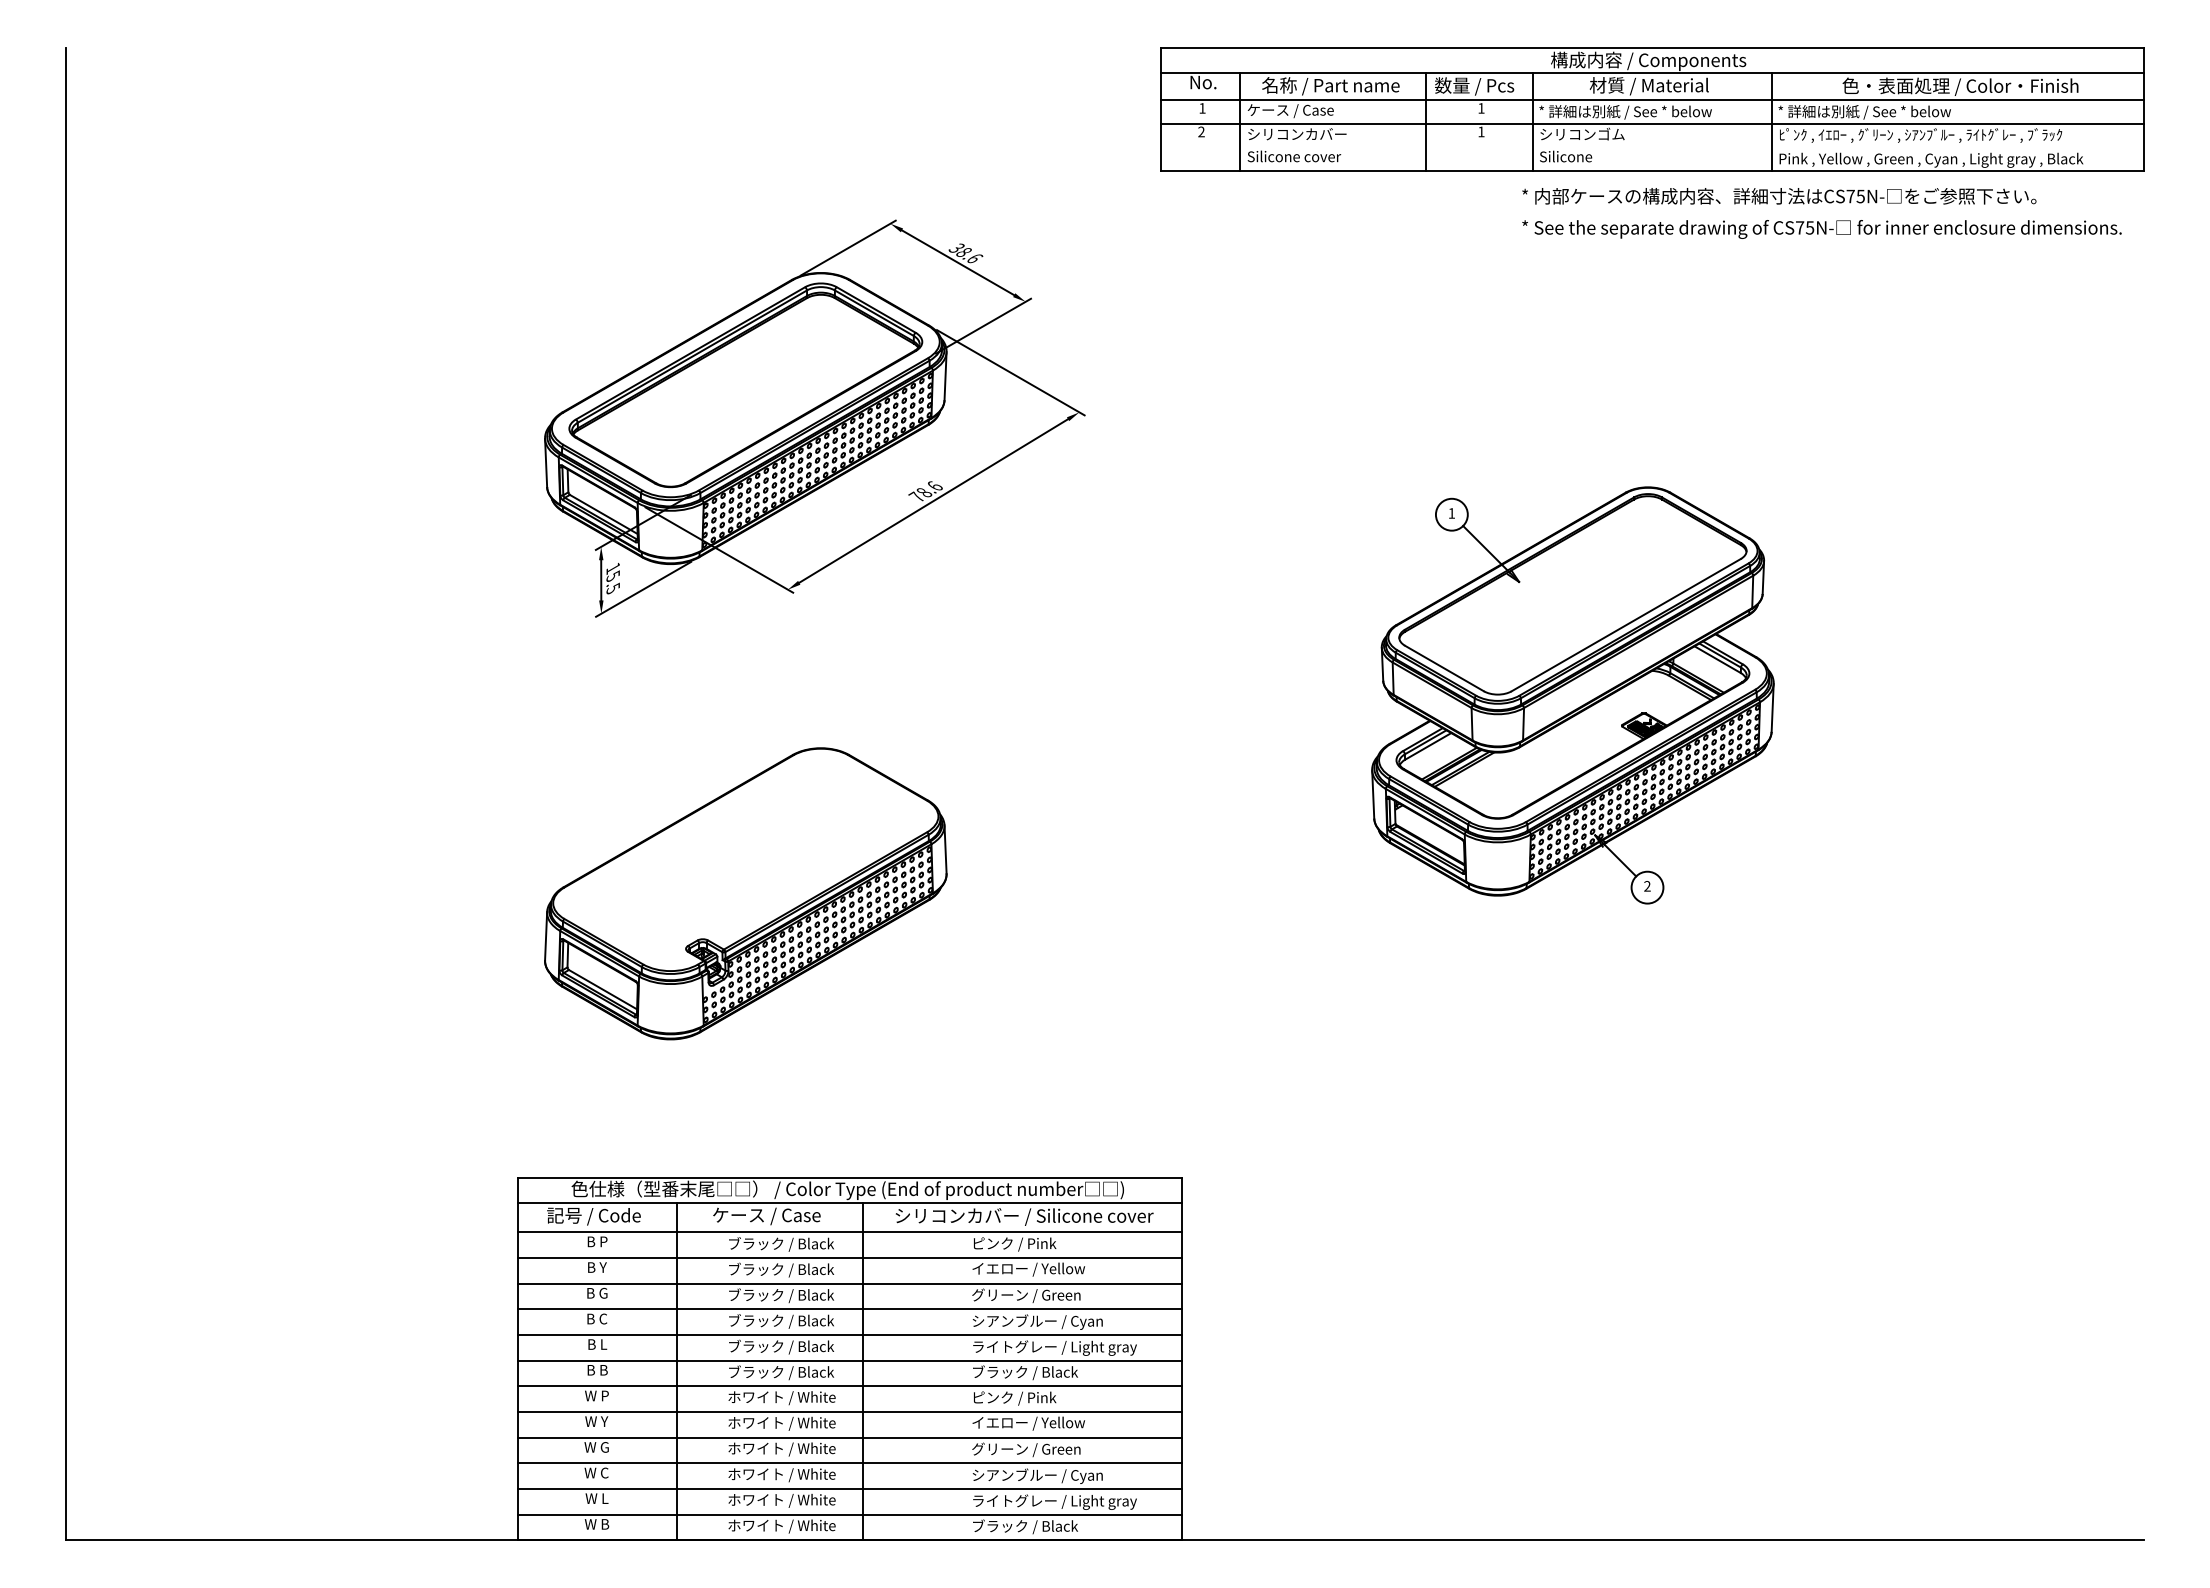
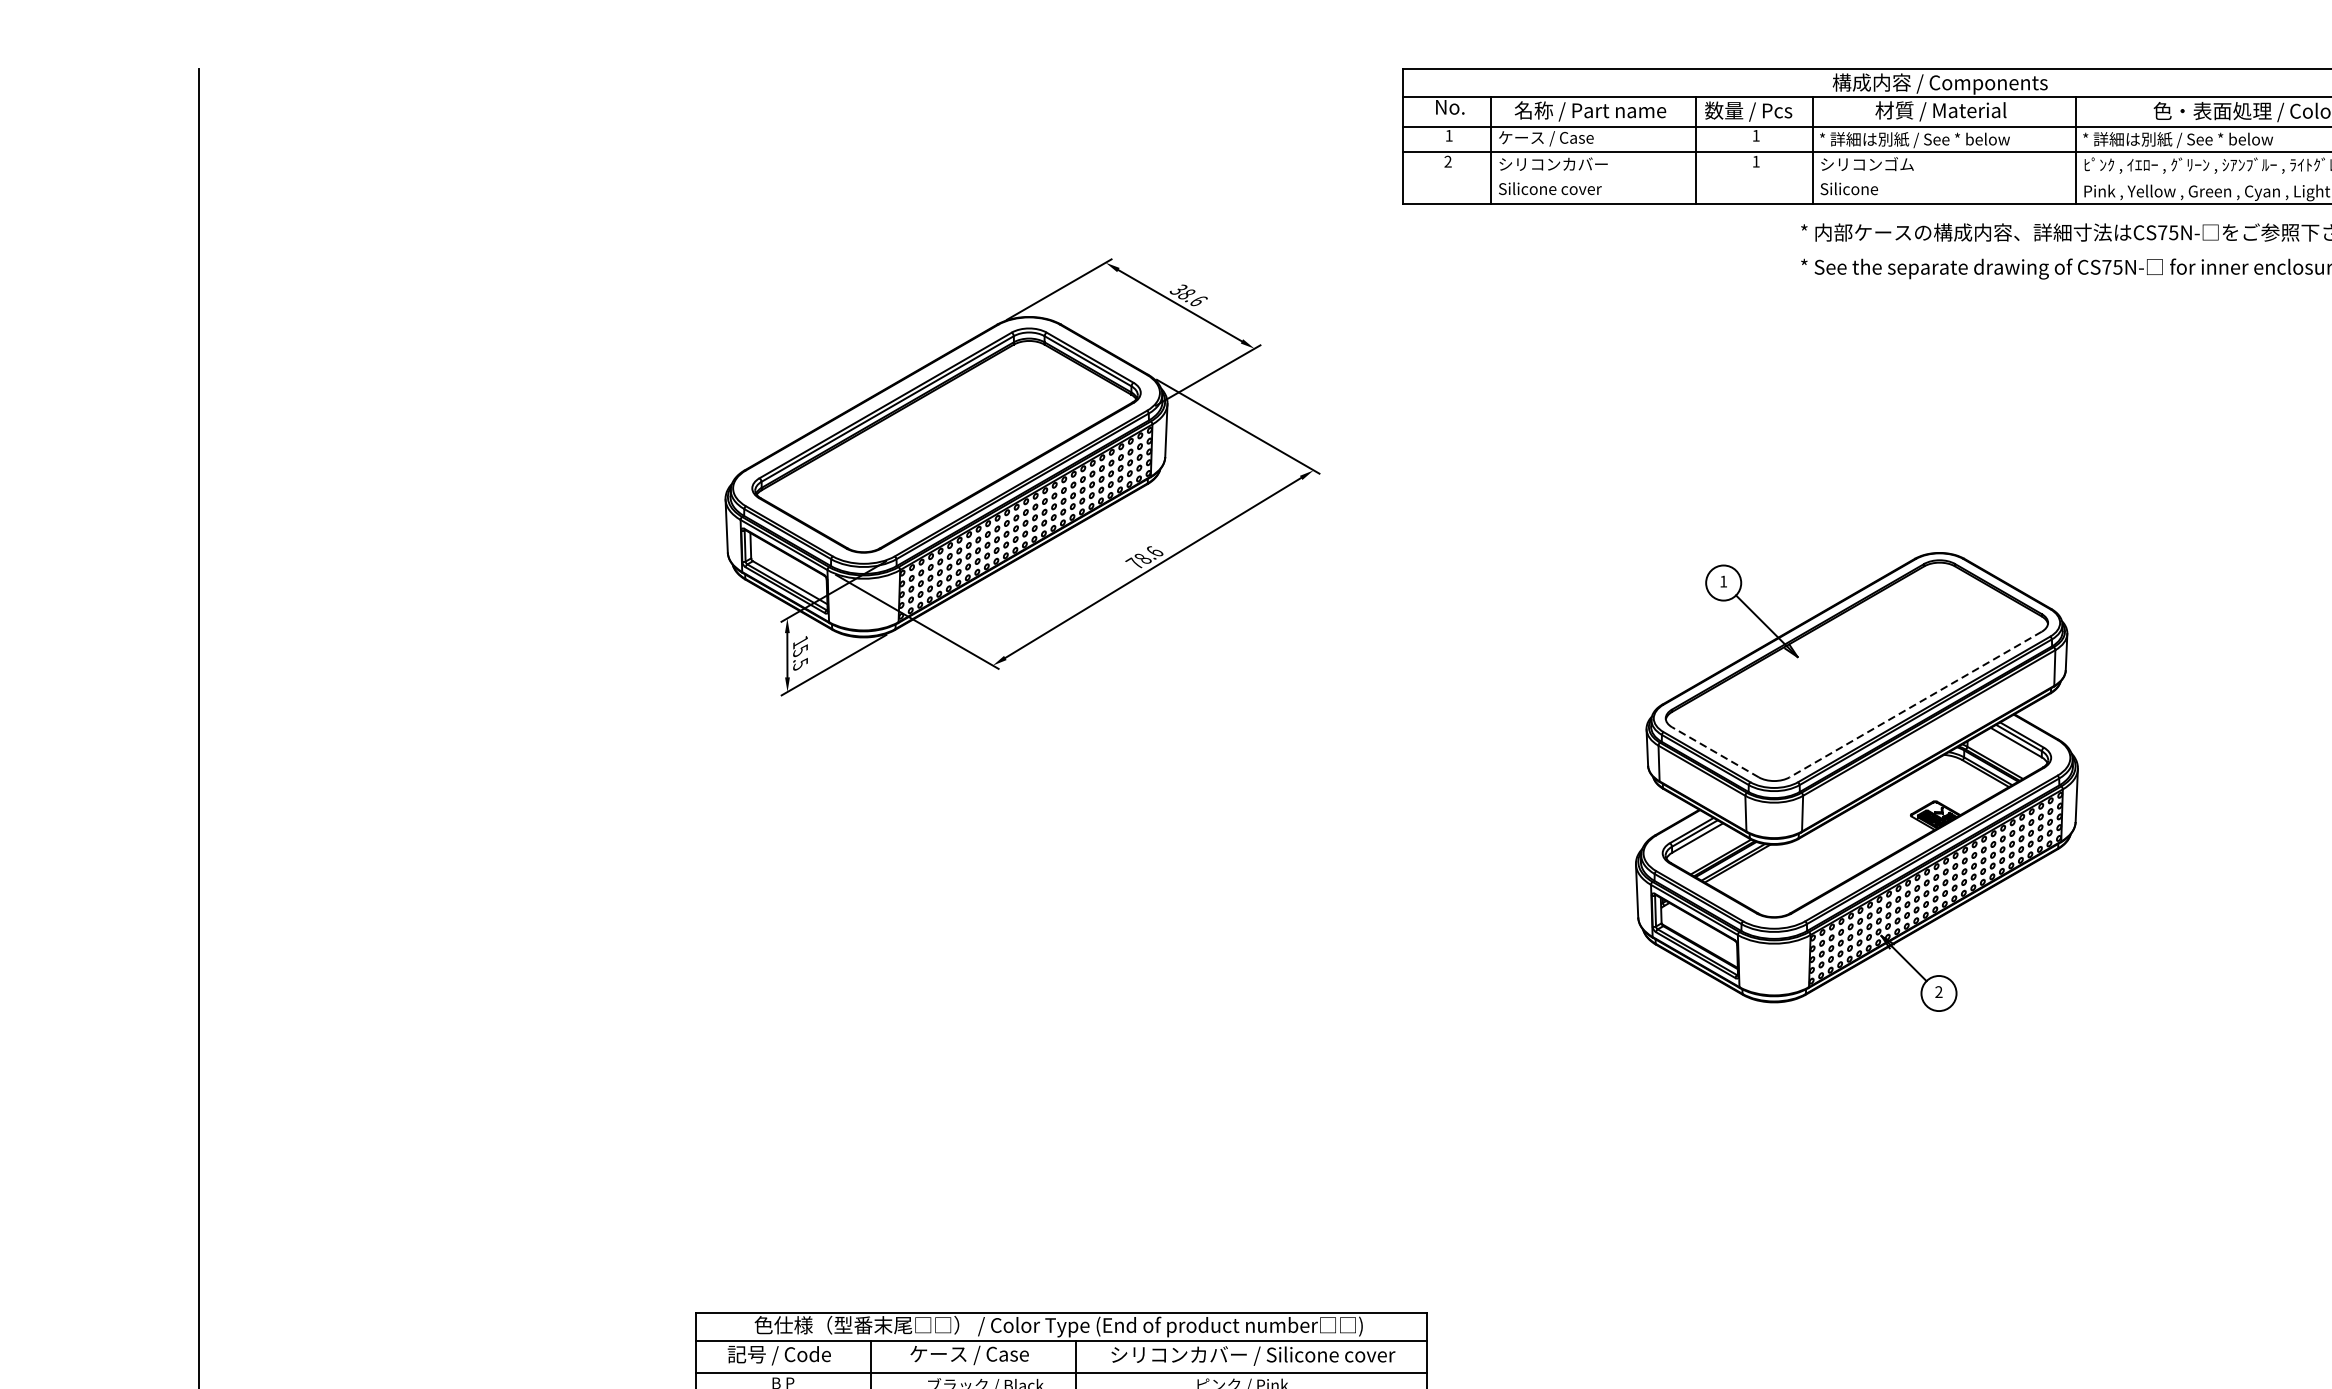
line: (1625, 625) -> (1914, 704), solid -> dashed
line: (1444, 668) -> (1715, 752), solid -> dashed
part: (745, 893) -> (946, 999), removed

